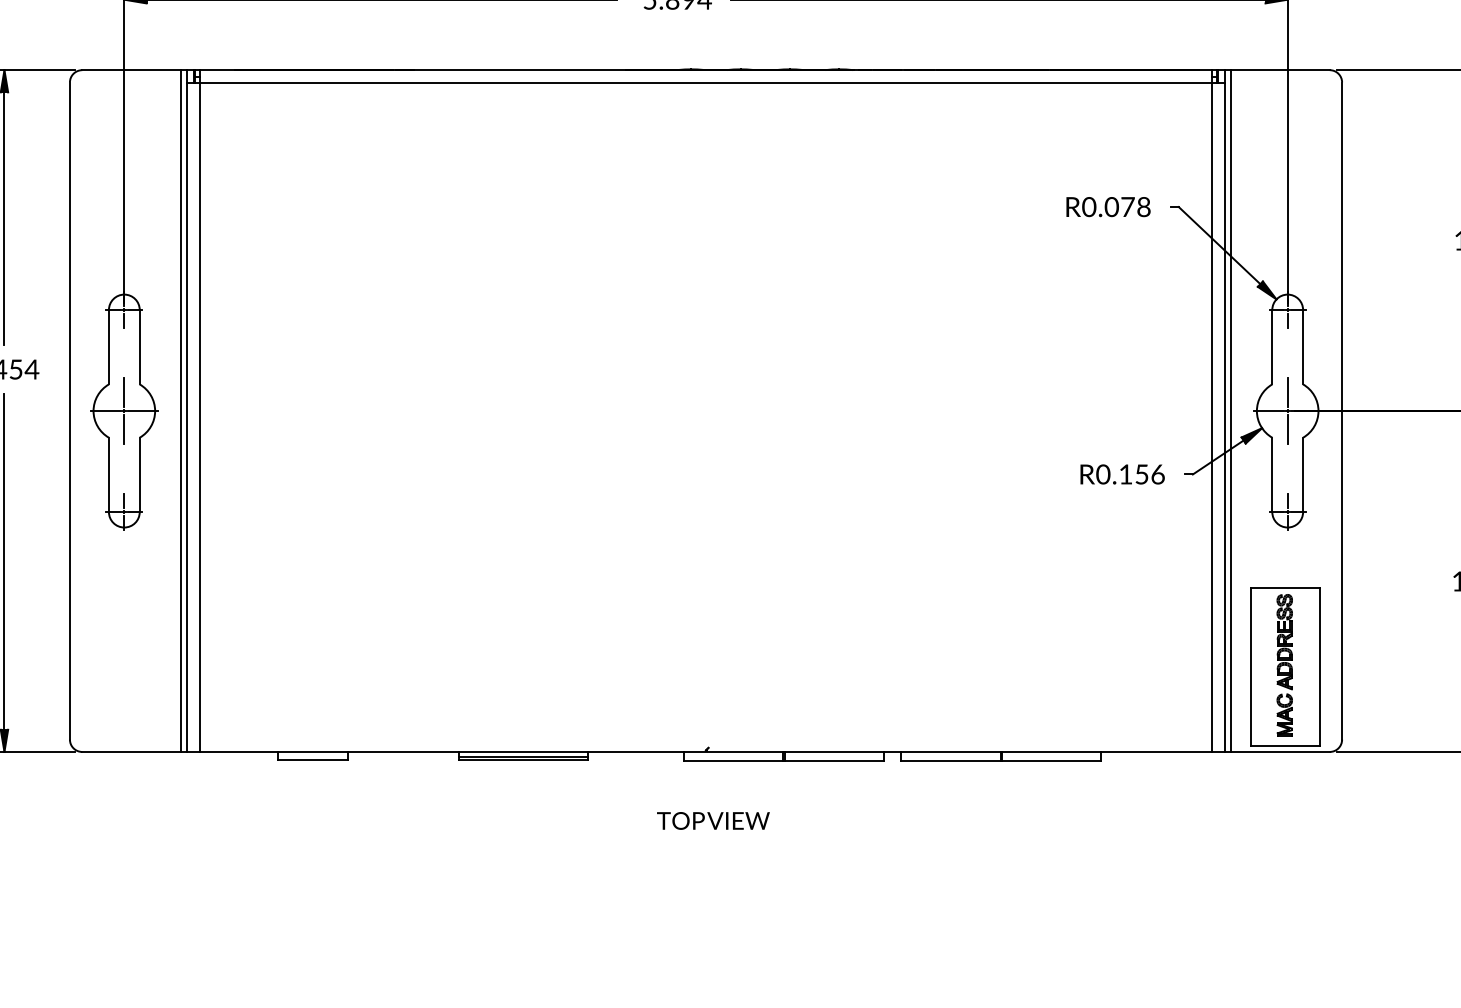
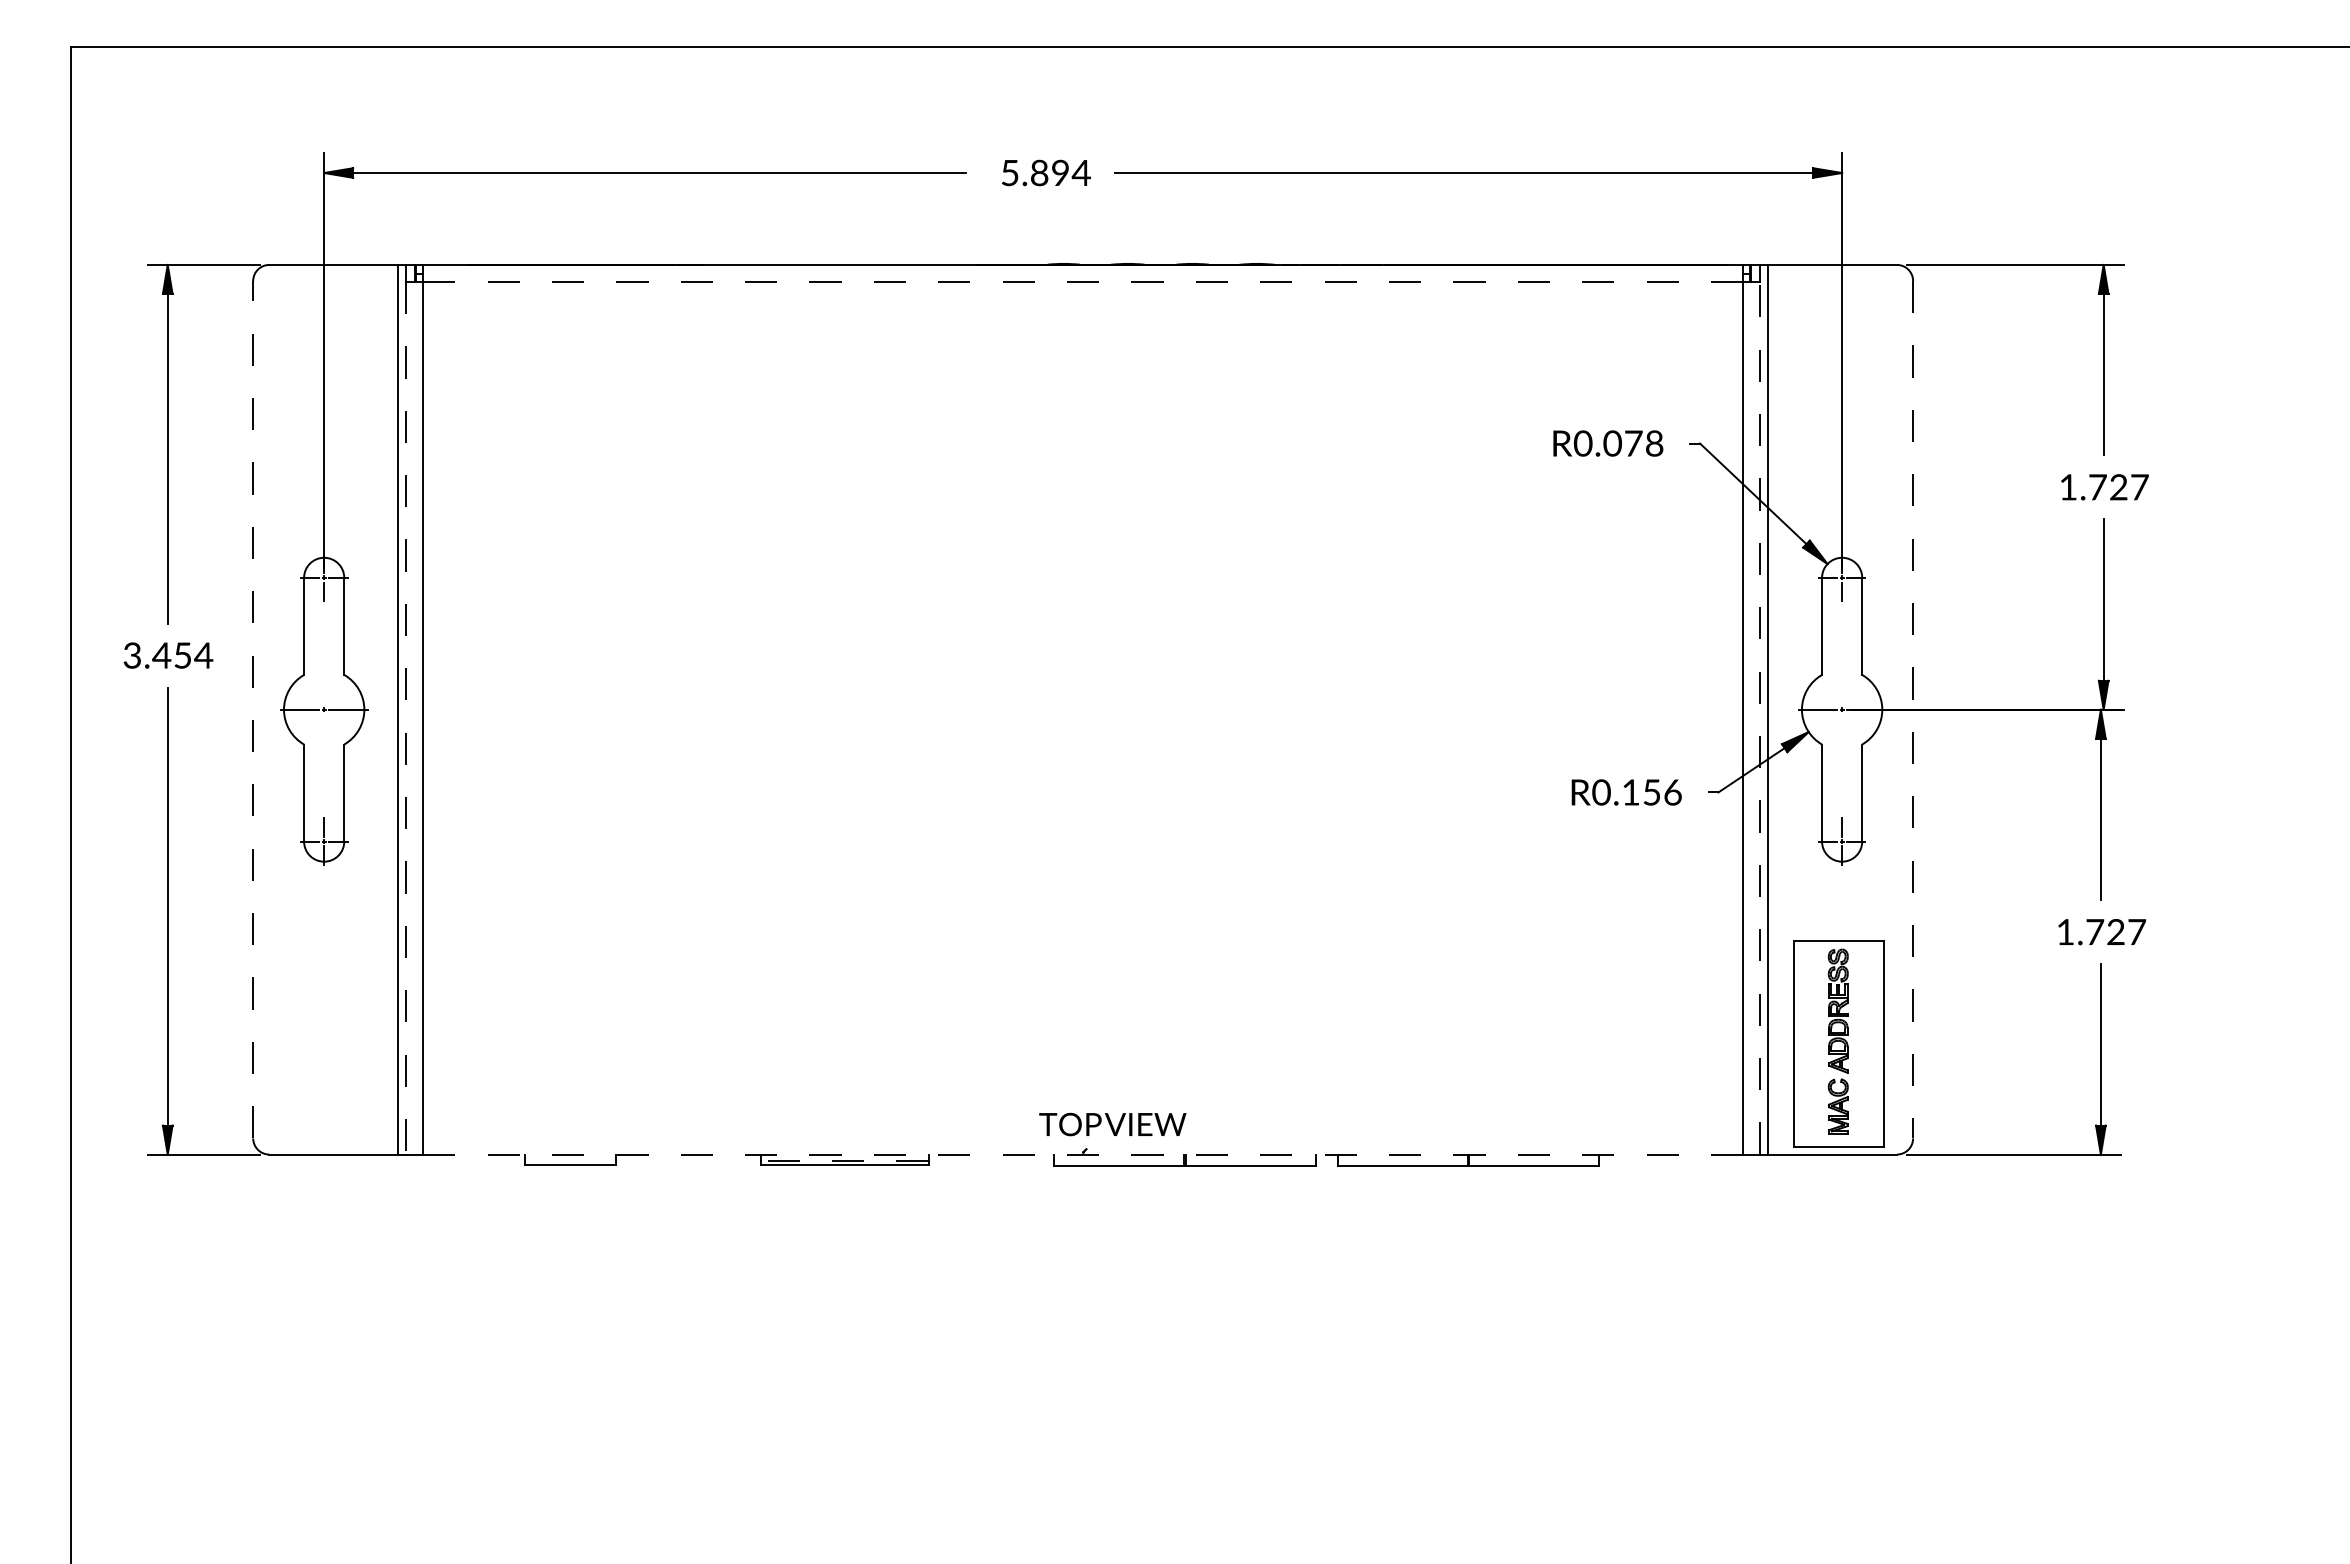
line: (706, 82) -> (1083, 281), solid -> dashed
line: (124, 392) -> (324, 685), removed
line: (1287, 392) -> (1842, 685), removed
line: (70, 410) -> (253, 709), solid -> dashed
line: (1342, 410) -> (1913, 709), solid -> dashed
line: (187, 417) -> (406, 718), solid -> dashed
line: (1225, 417) -> (1760, 717), solid -> dashed
line: (124, 429) -> (324, 733), removed
line: (1287, 429) -> (1842, 733), removed
line: (706, 751) -> (1083, 1154), solid -> dashed
line: (523, 756) -> (844, 1160), solid -> dashed
text: (713, 820) -> (1112, 1124), moved

